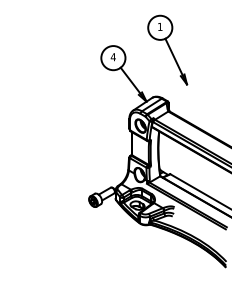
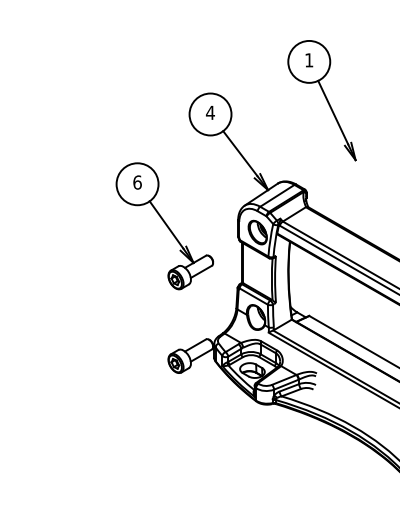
part: (167, 49) -> (321, 99), moved
part: (86, 122) -> (163, 226), added

